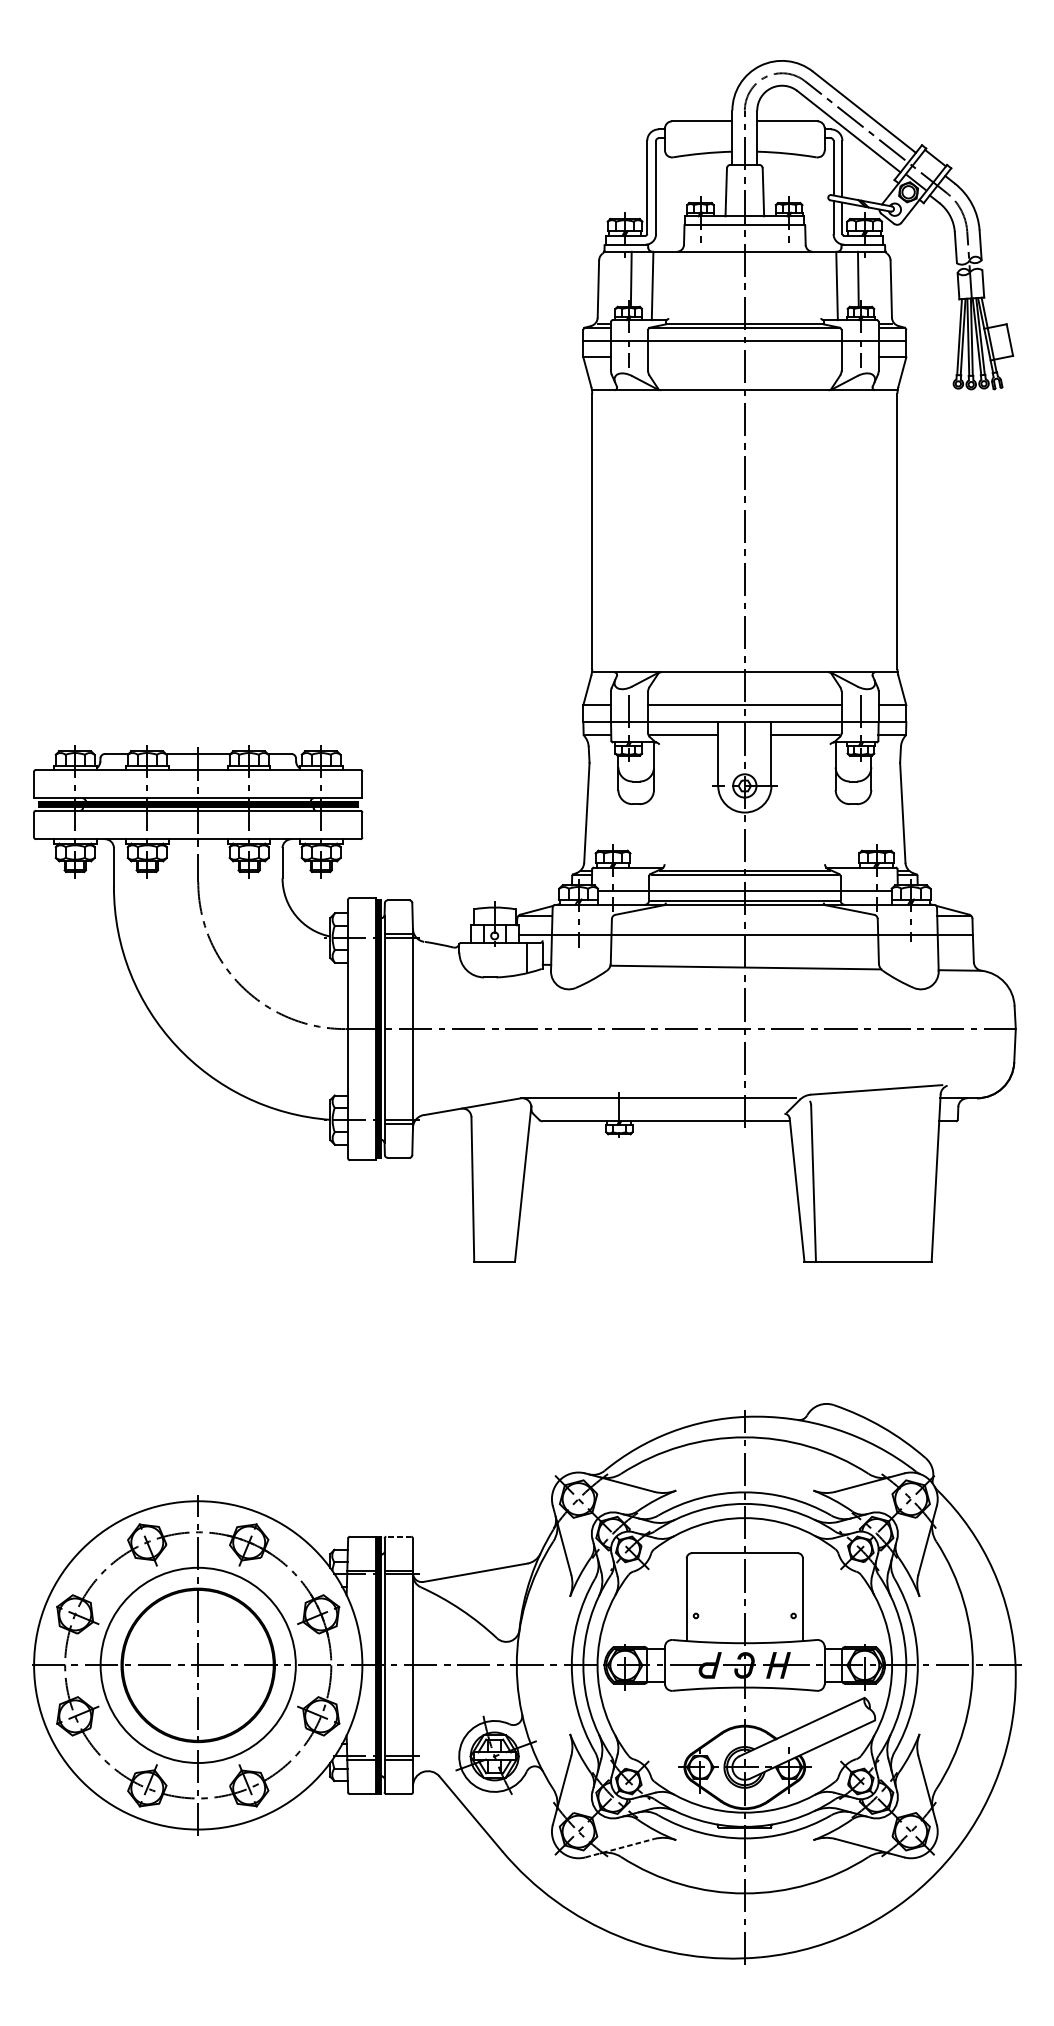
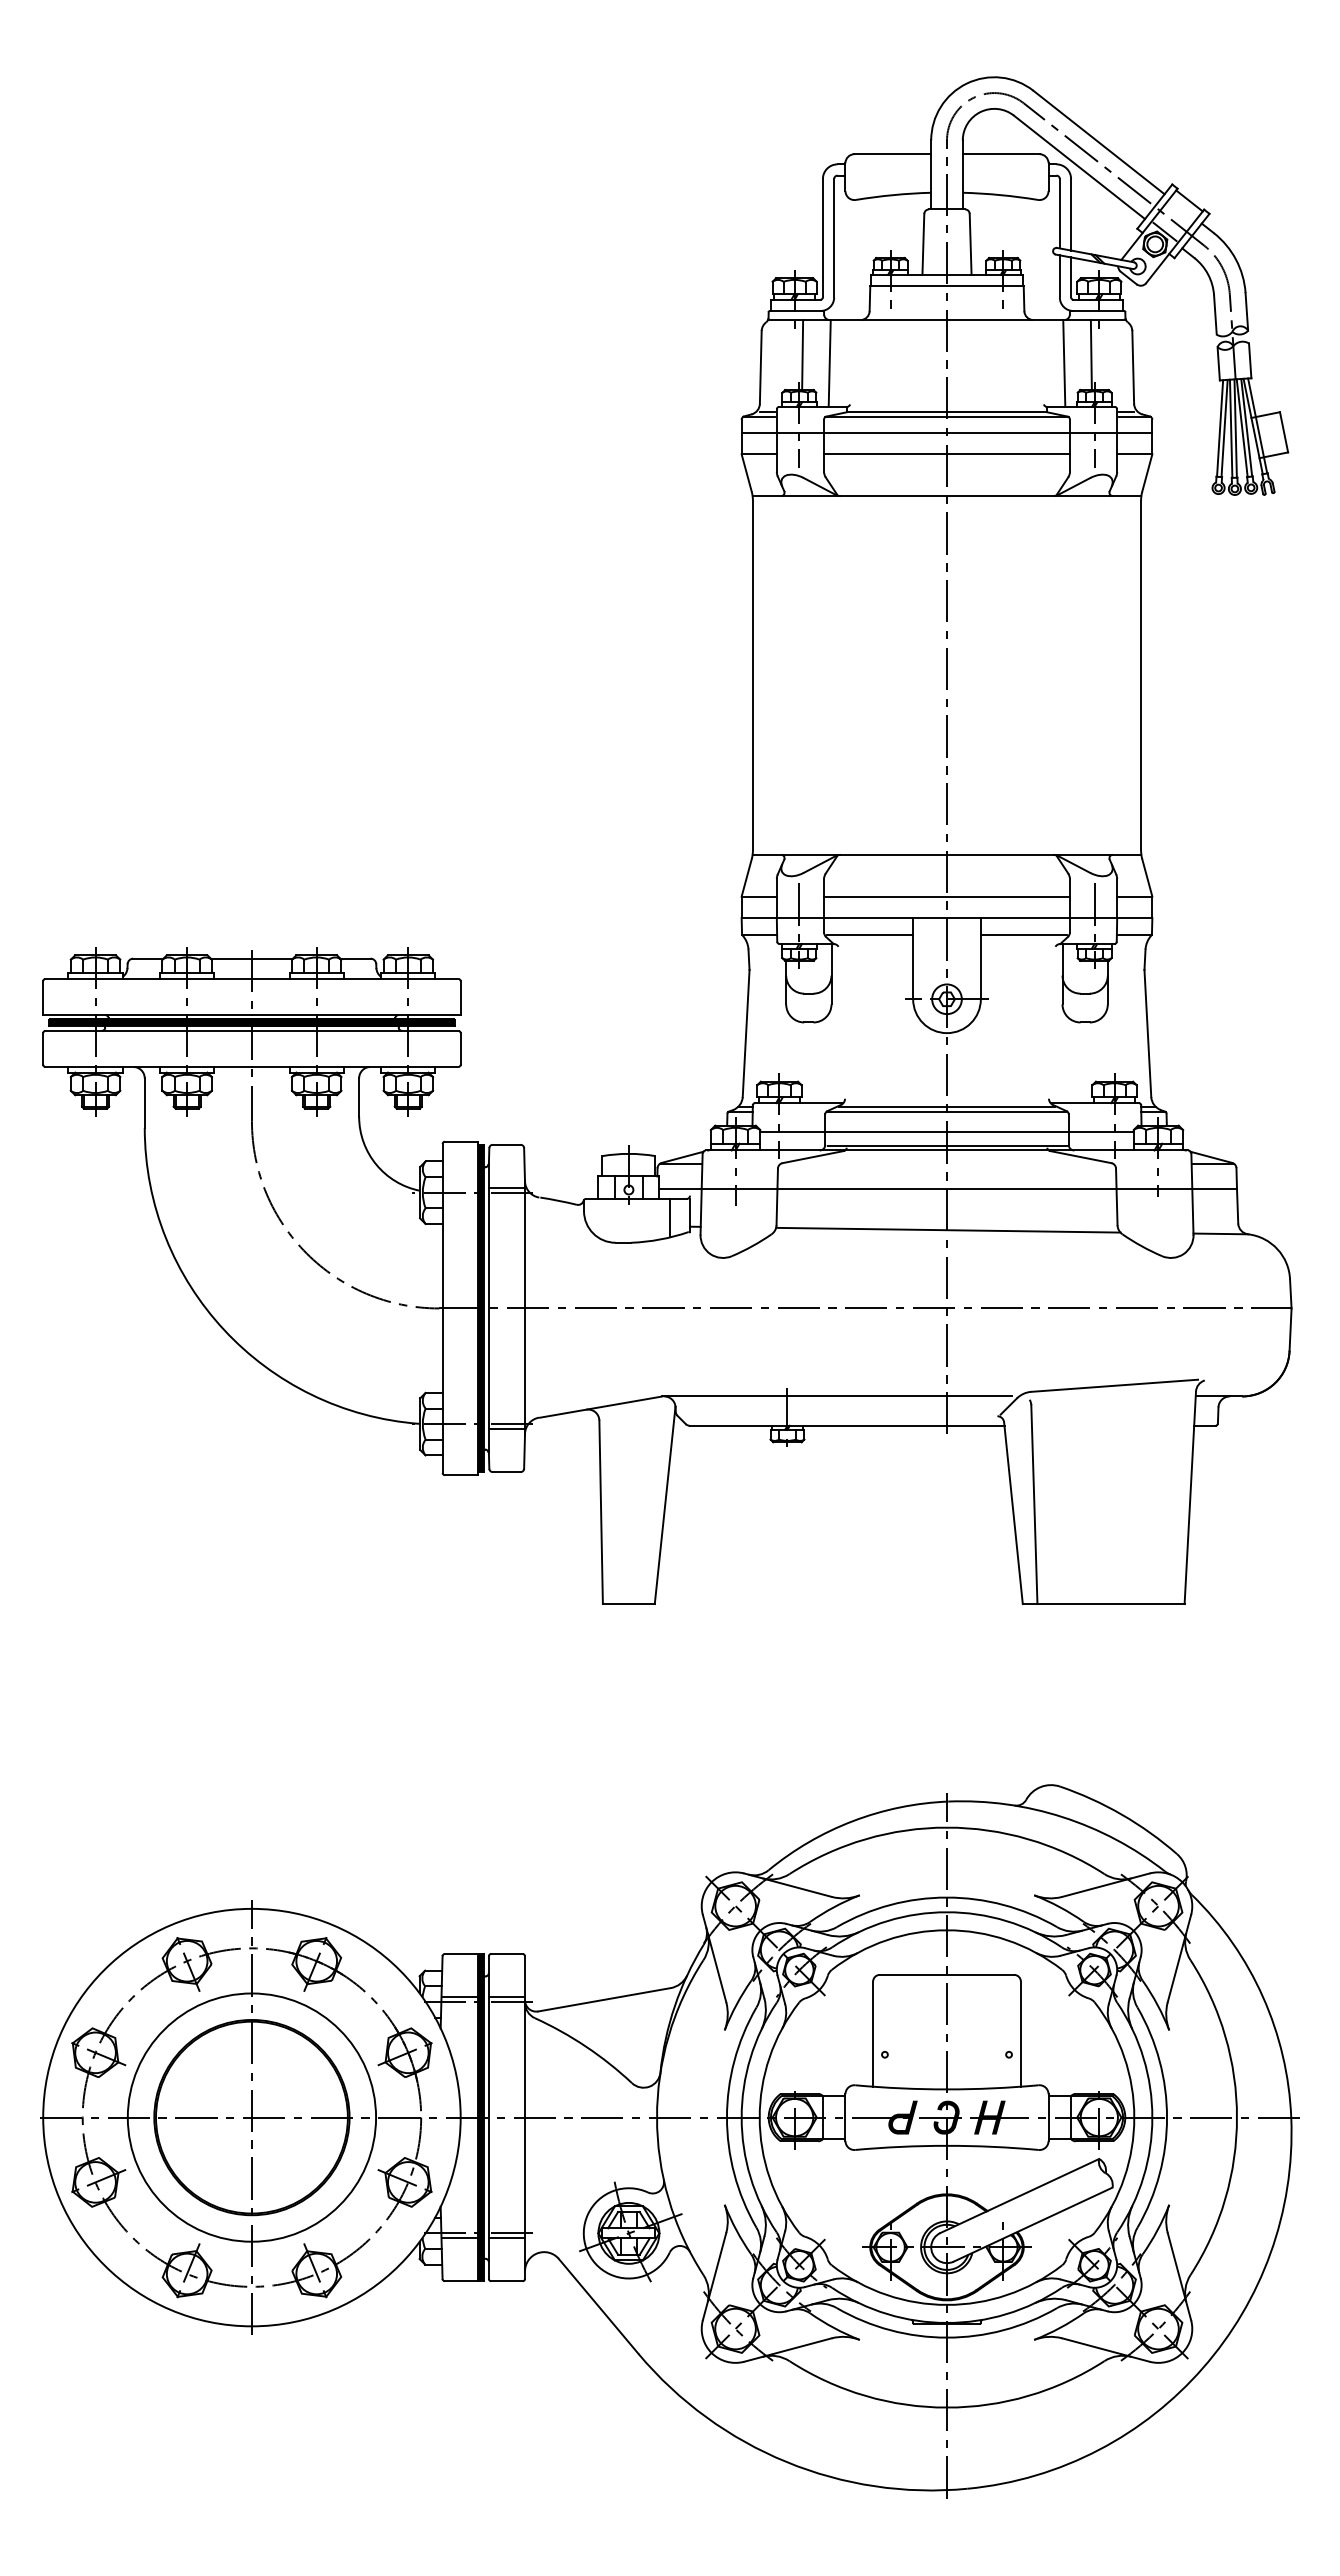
line: (744, 357) -> (946, 454), added
line: (398, 1537) -> (506, 1954), dashed -> solid
line: (620, 1847) -> (788, 2349), dashed -> solid

